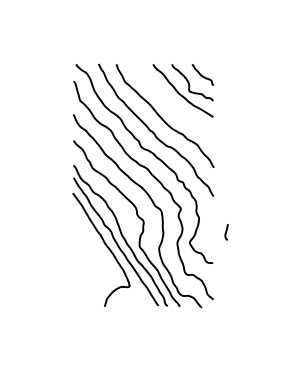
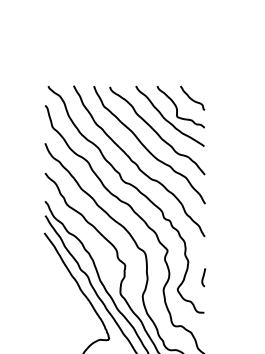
curve: (170, 103) -> (155, 130), added
curve: (226, 232) -> (203, 277), moved

